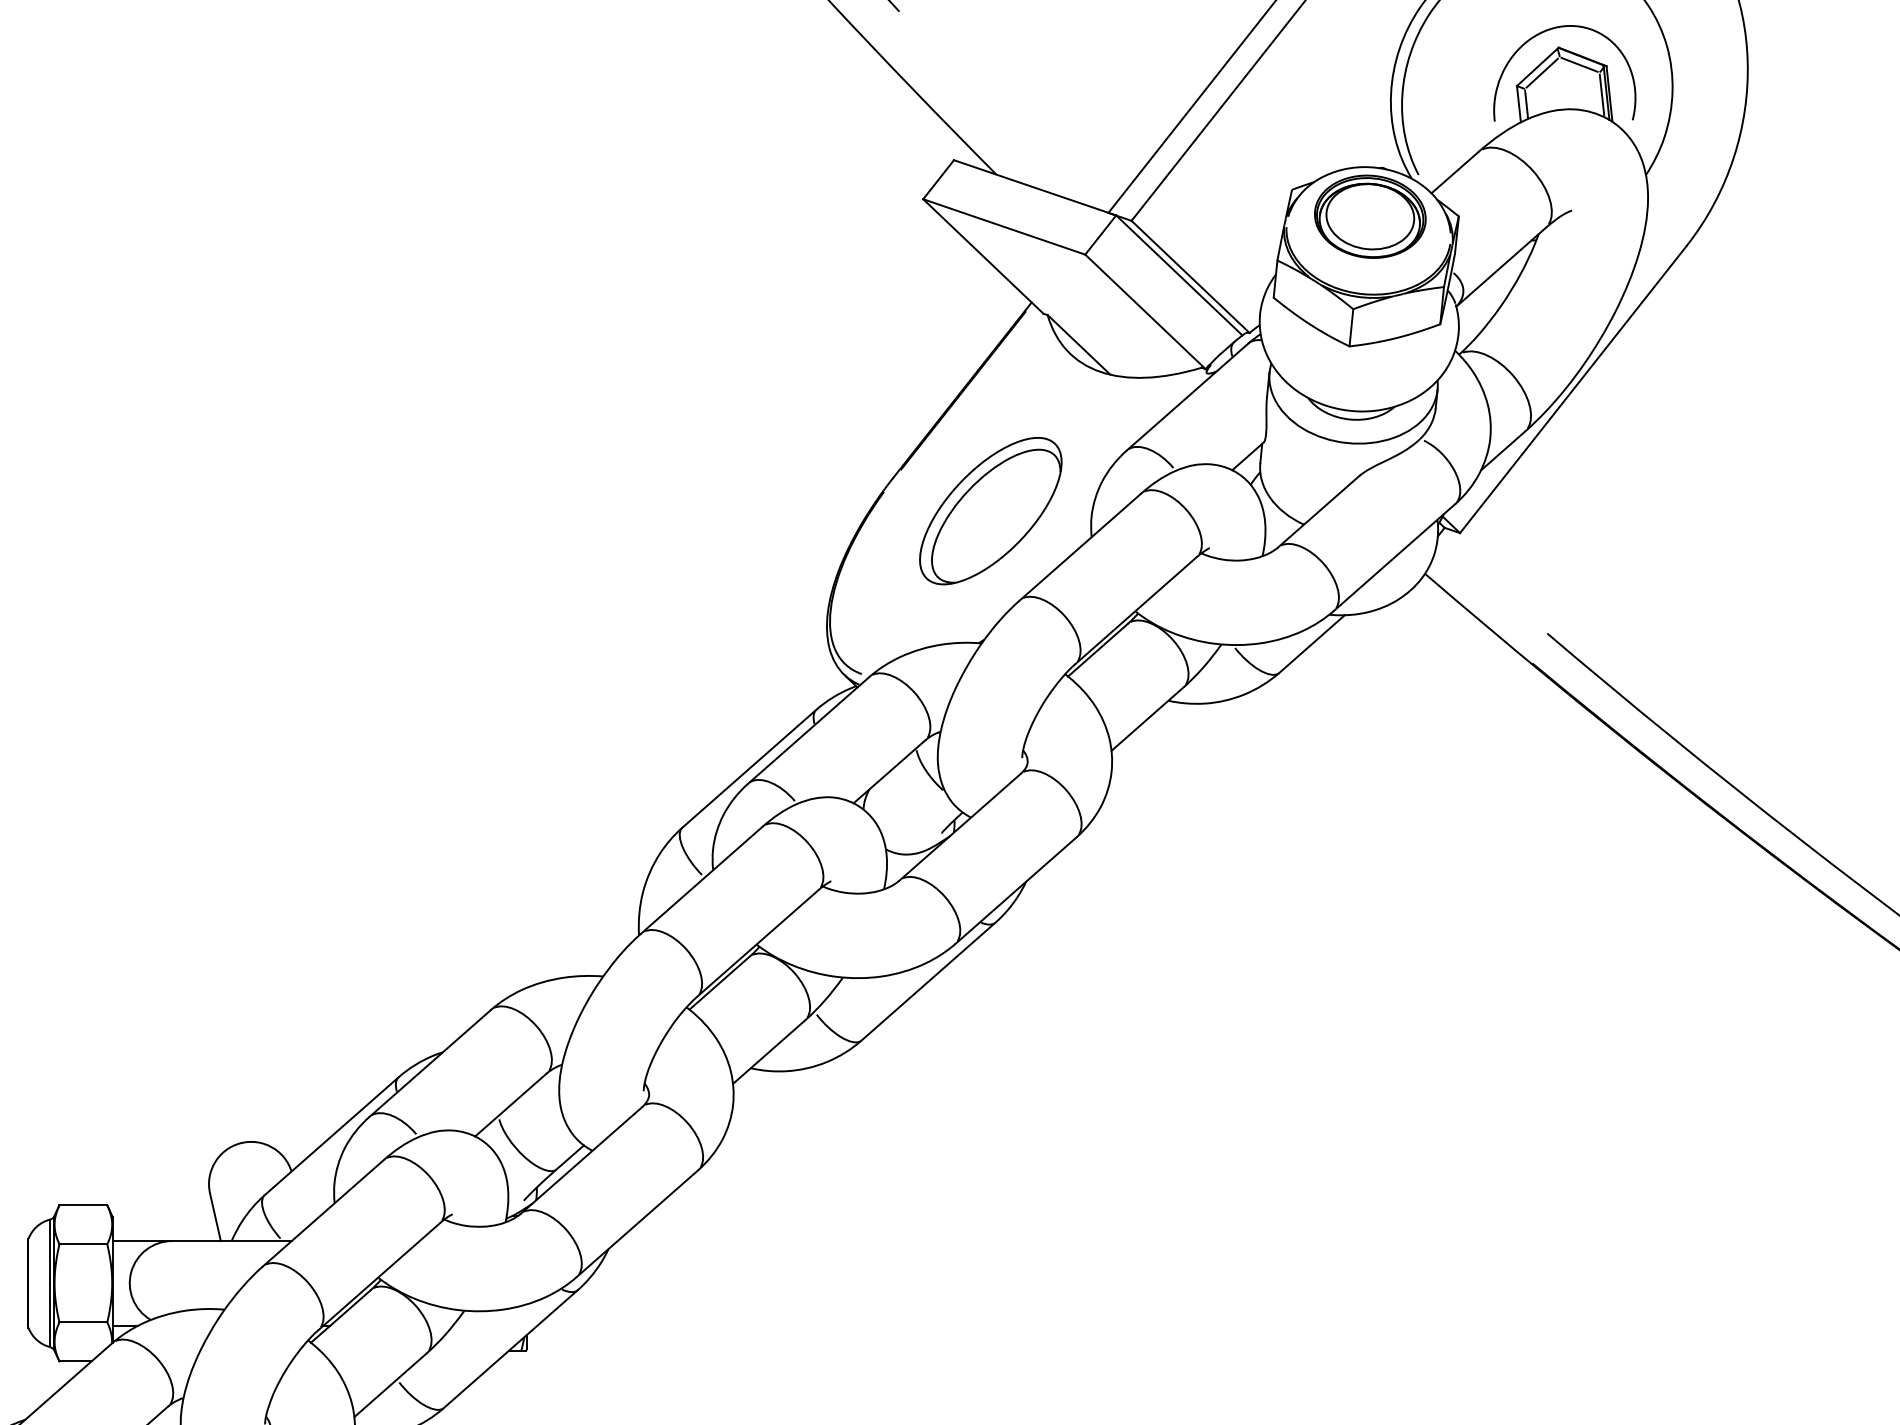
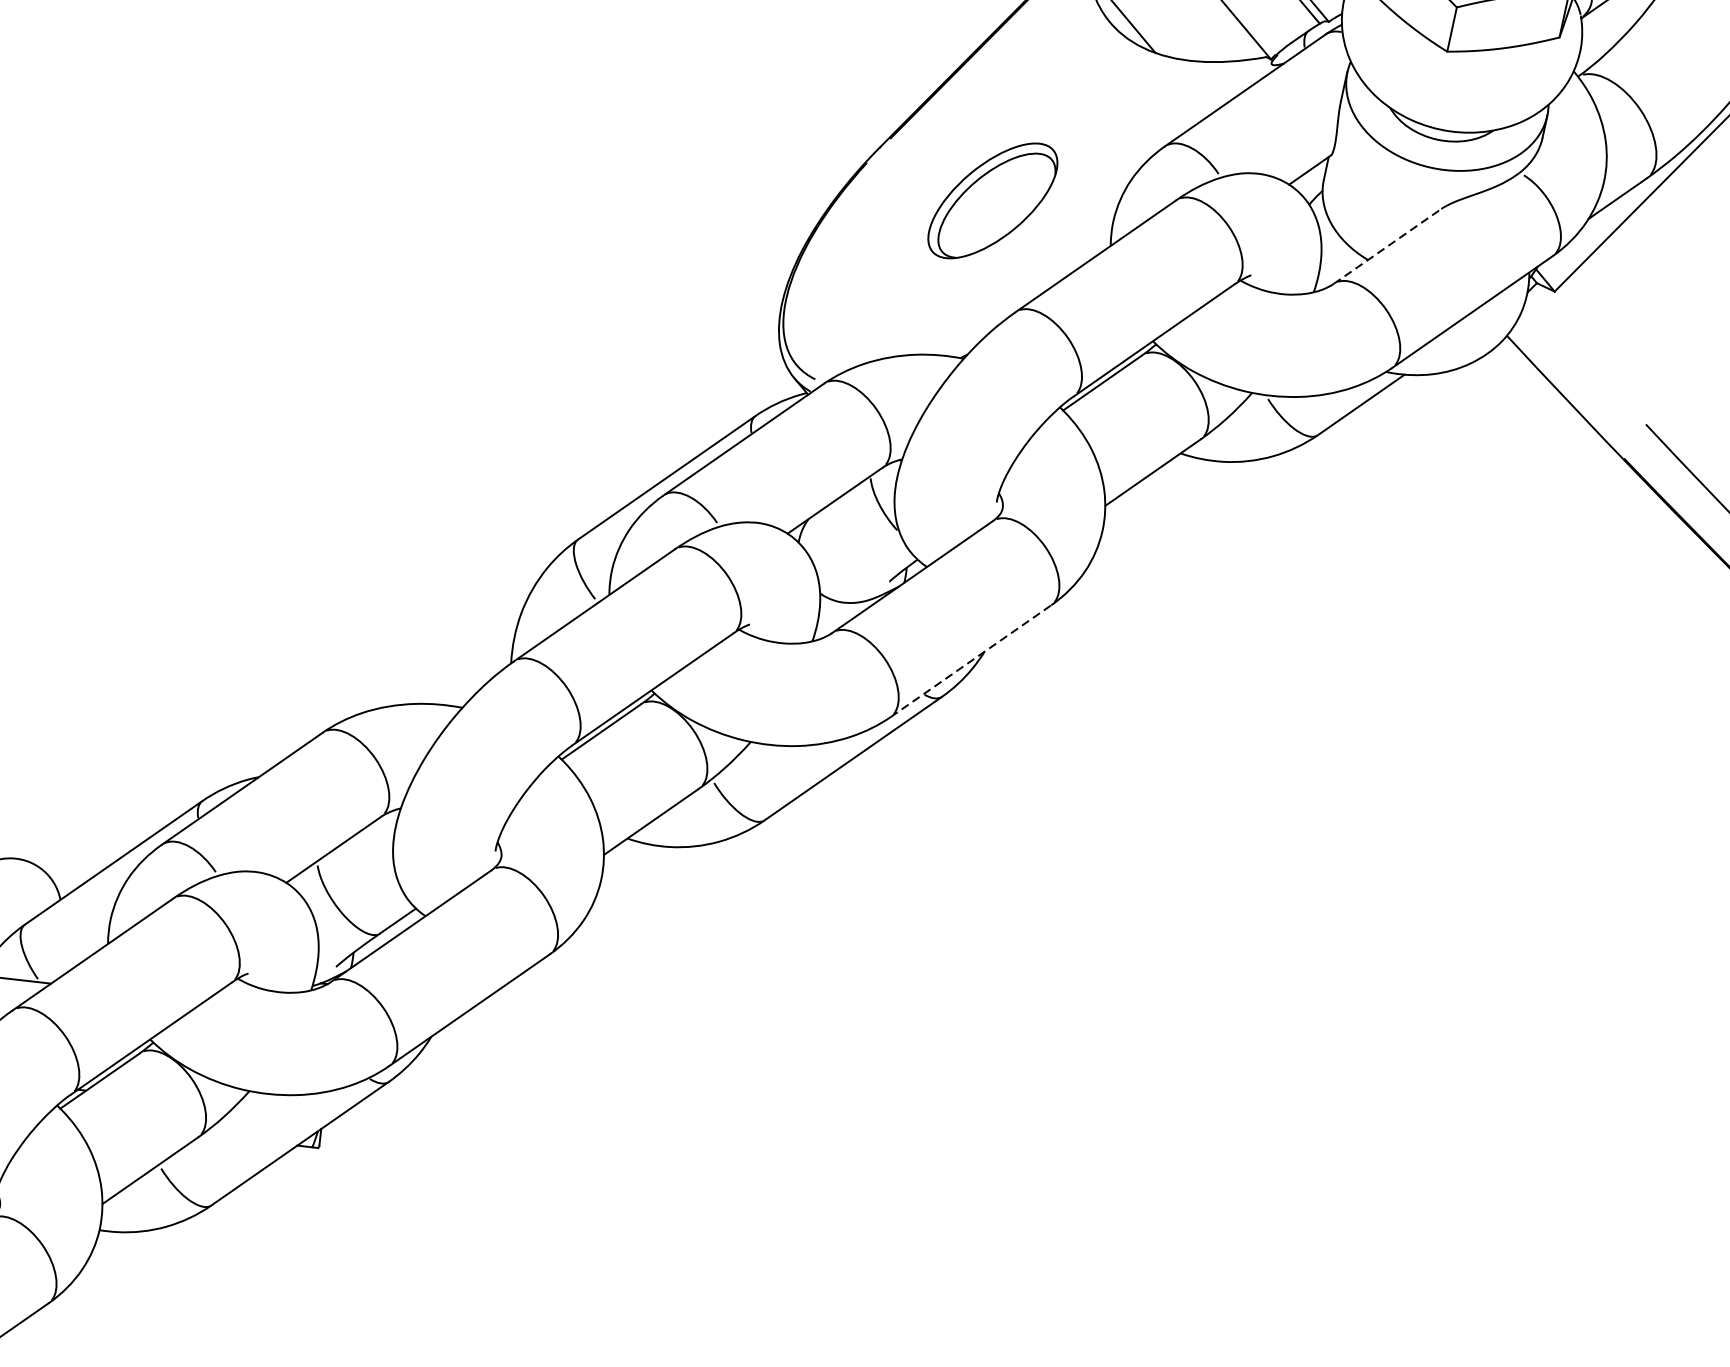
part: (990, 511) -> (992, 201), size x0.7
line: (1319, 511) -> (1388, 246), solid -> dashed
line: (1015, 890) -> (970, 660), solid -> dashed

